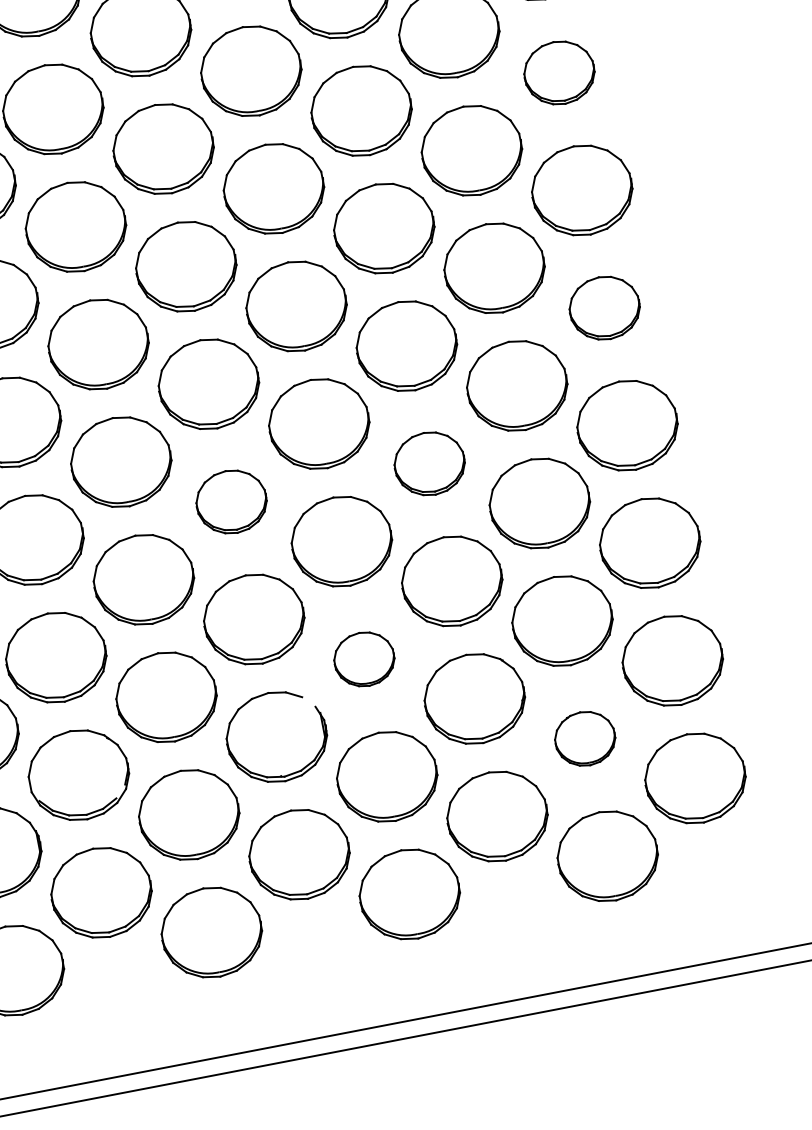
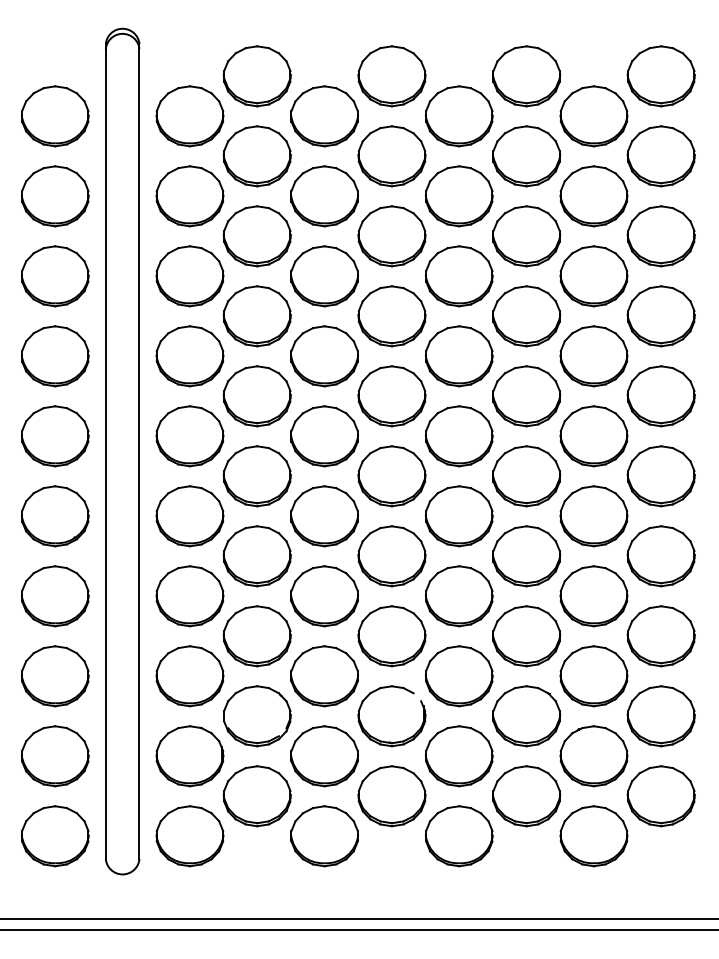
part: (558, 73) -> (660, 316), size x1.43
part: (603, 308) -> (660, 476), size x1.43
part: (429, 464) -> (526, 556), size x1.43
part: (230, 502) -> (391, 556), size x1.43
part: (363, 659) -> (458, 676), size x1.67
part: (584, 739) -> (593, 756), size x1.67

